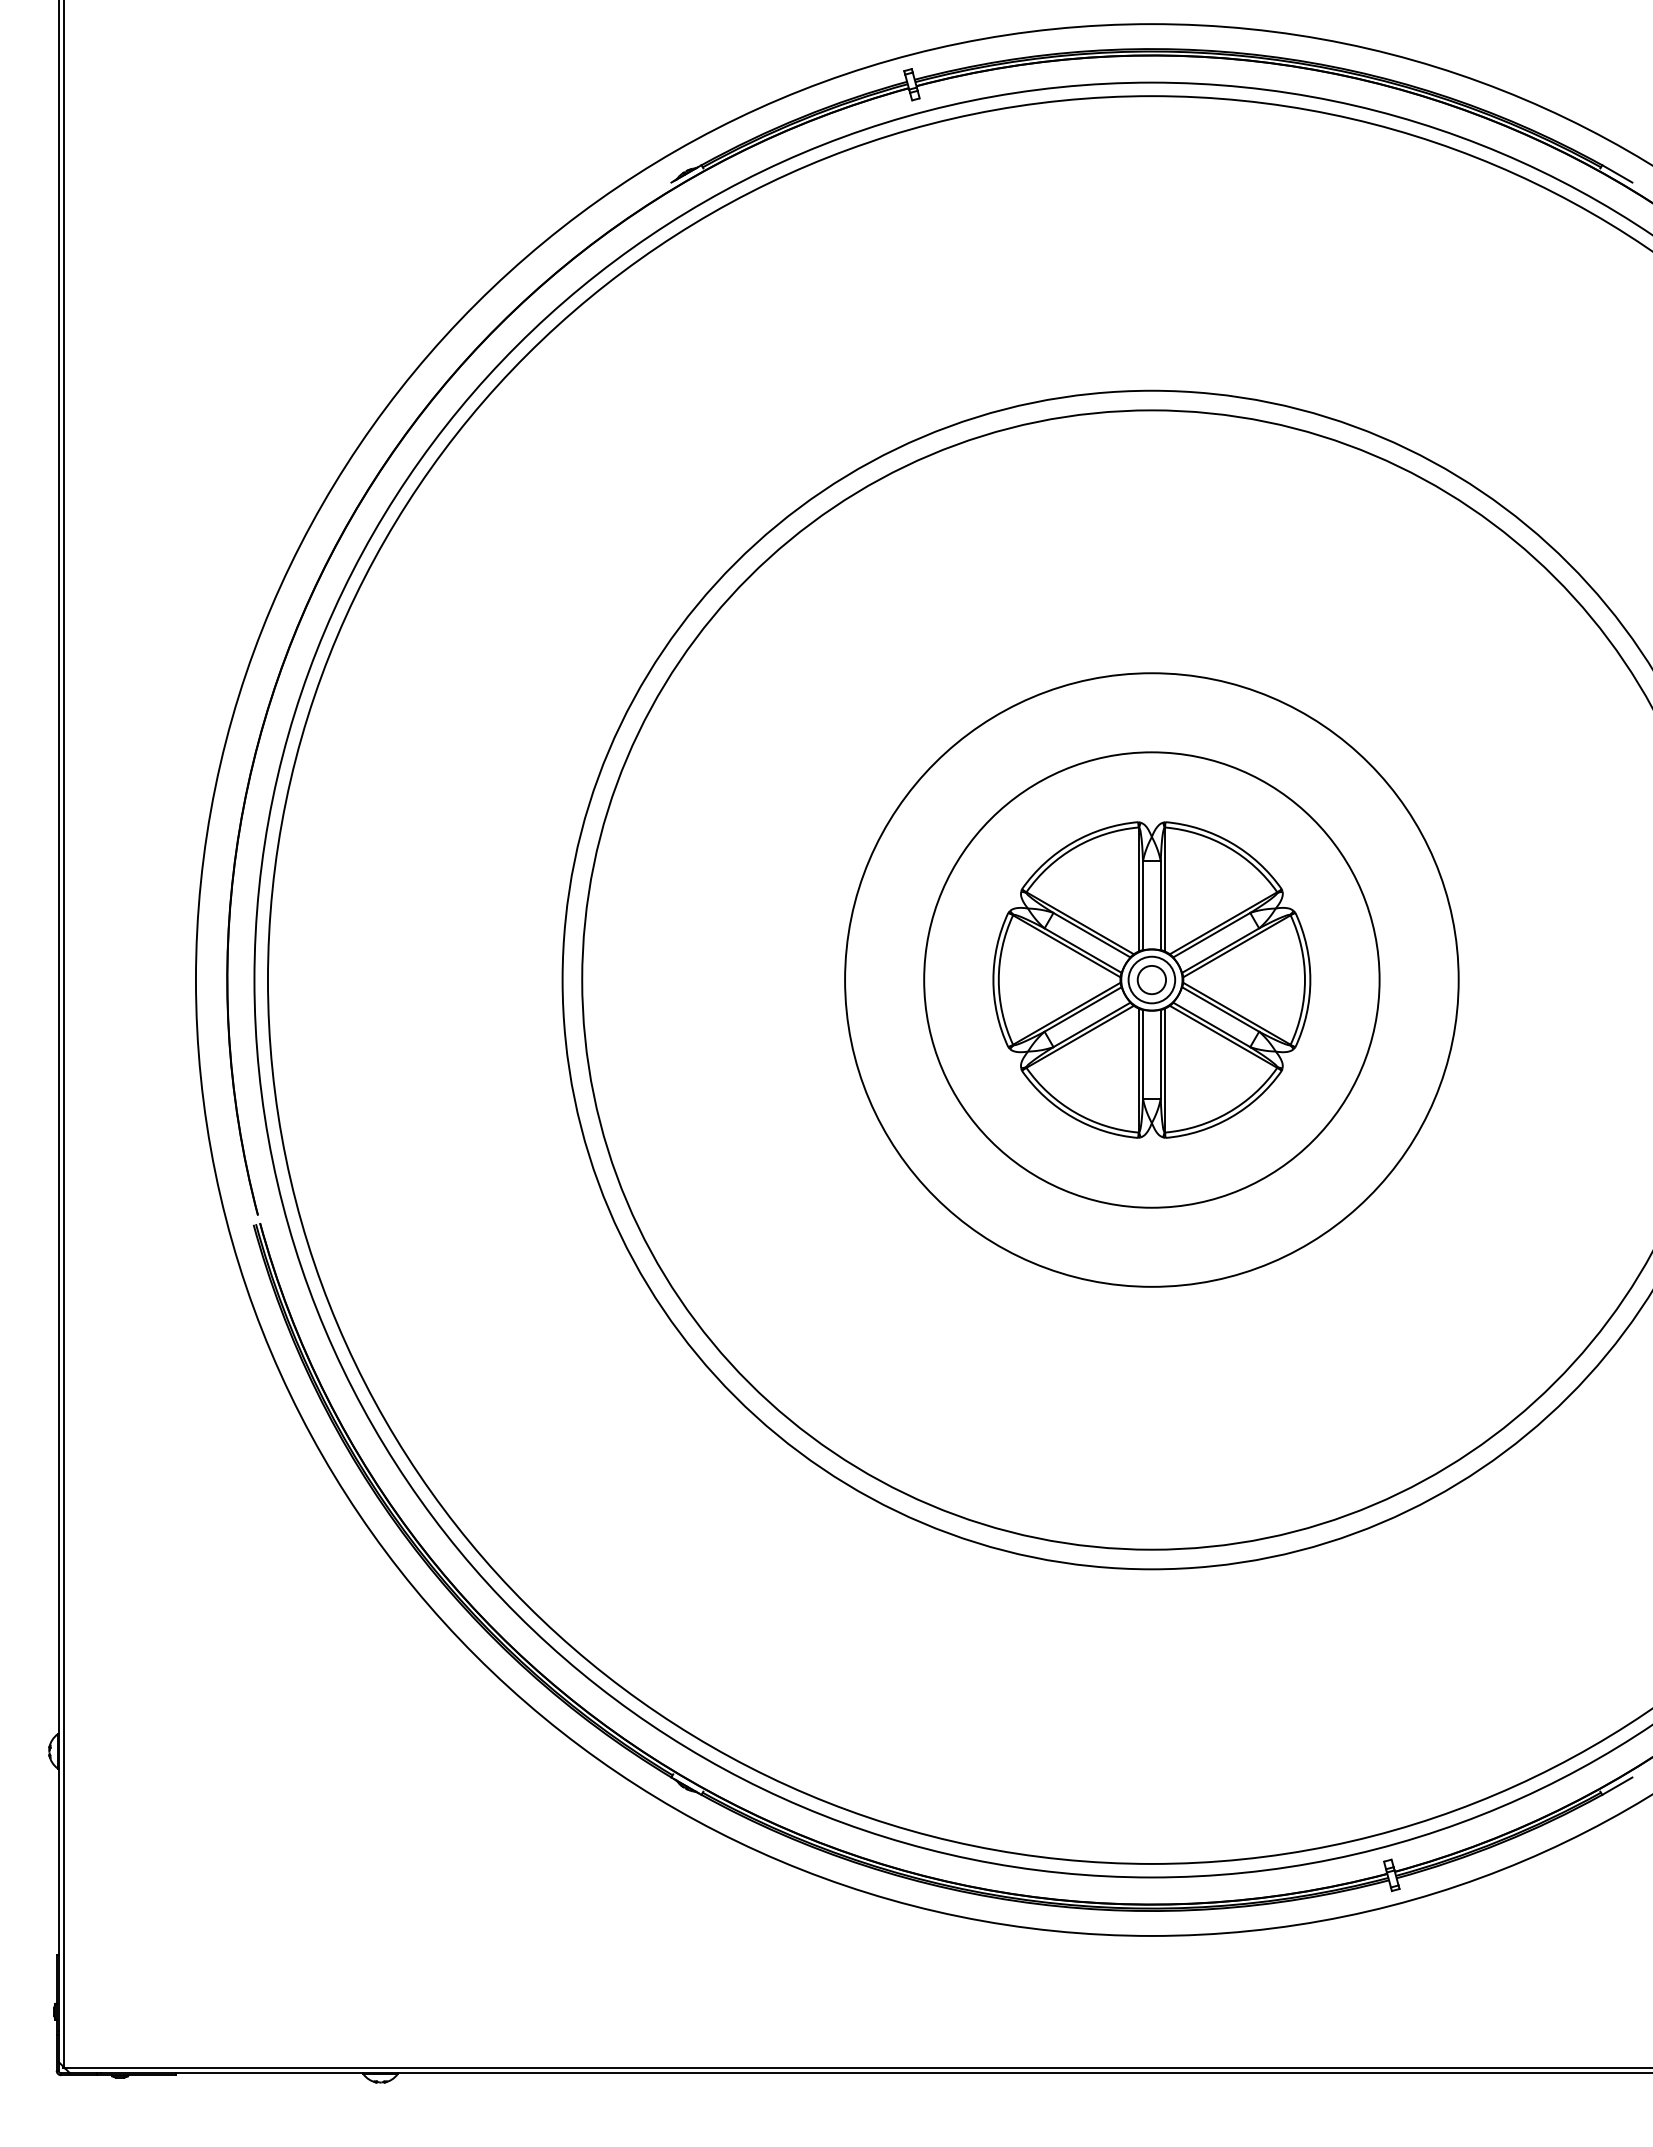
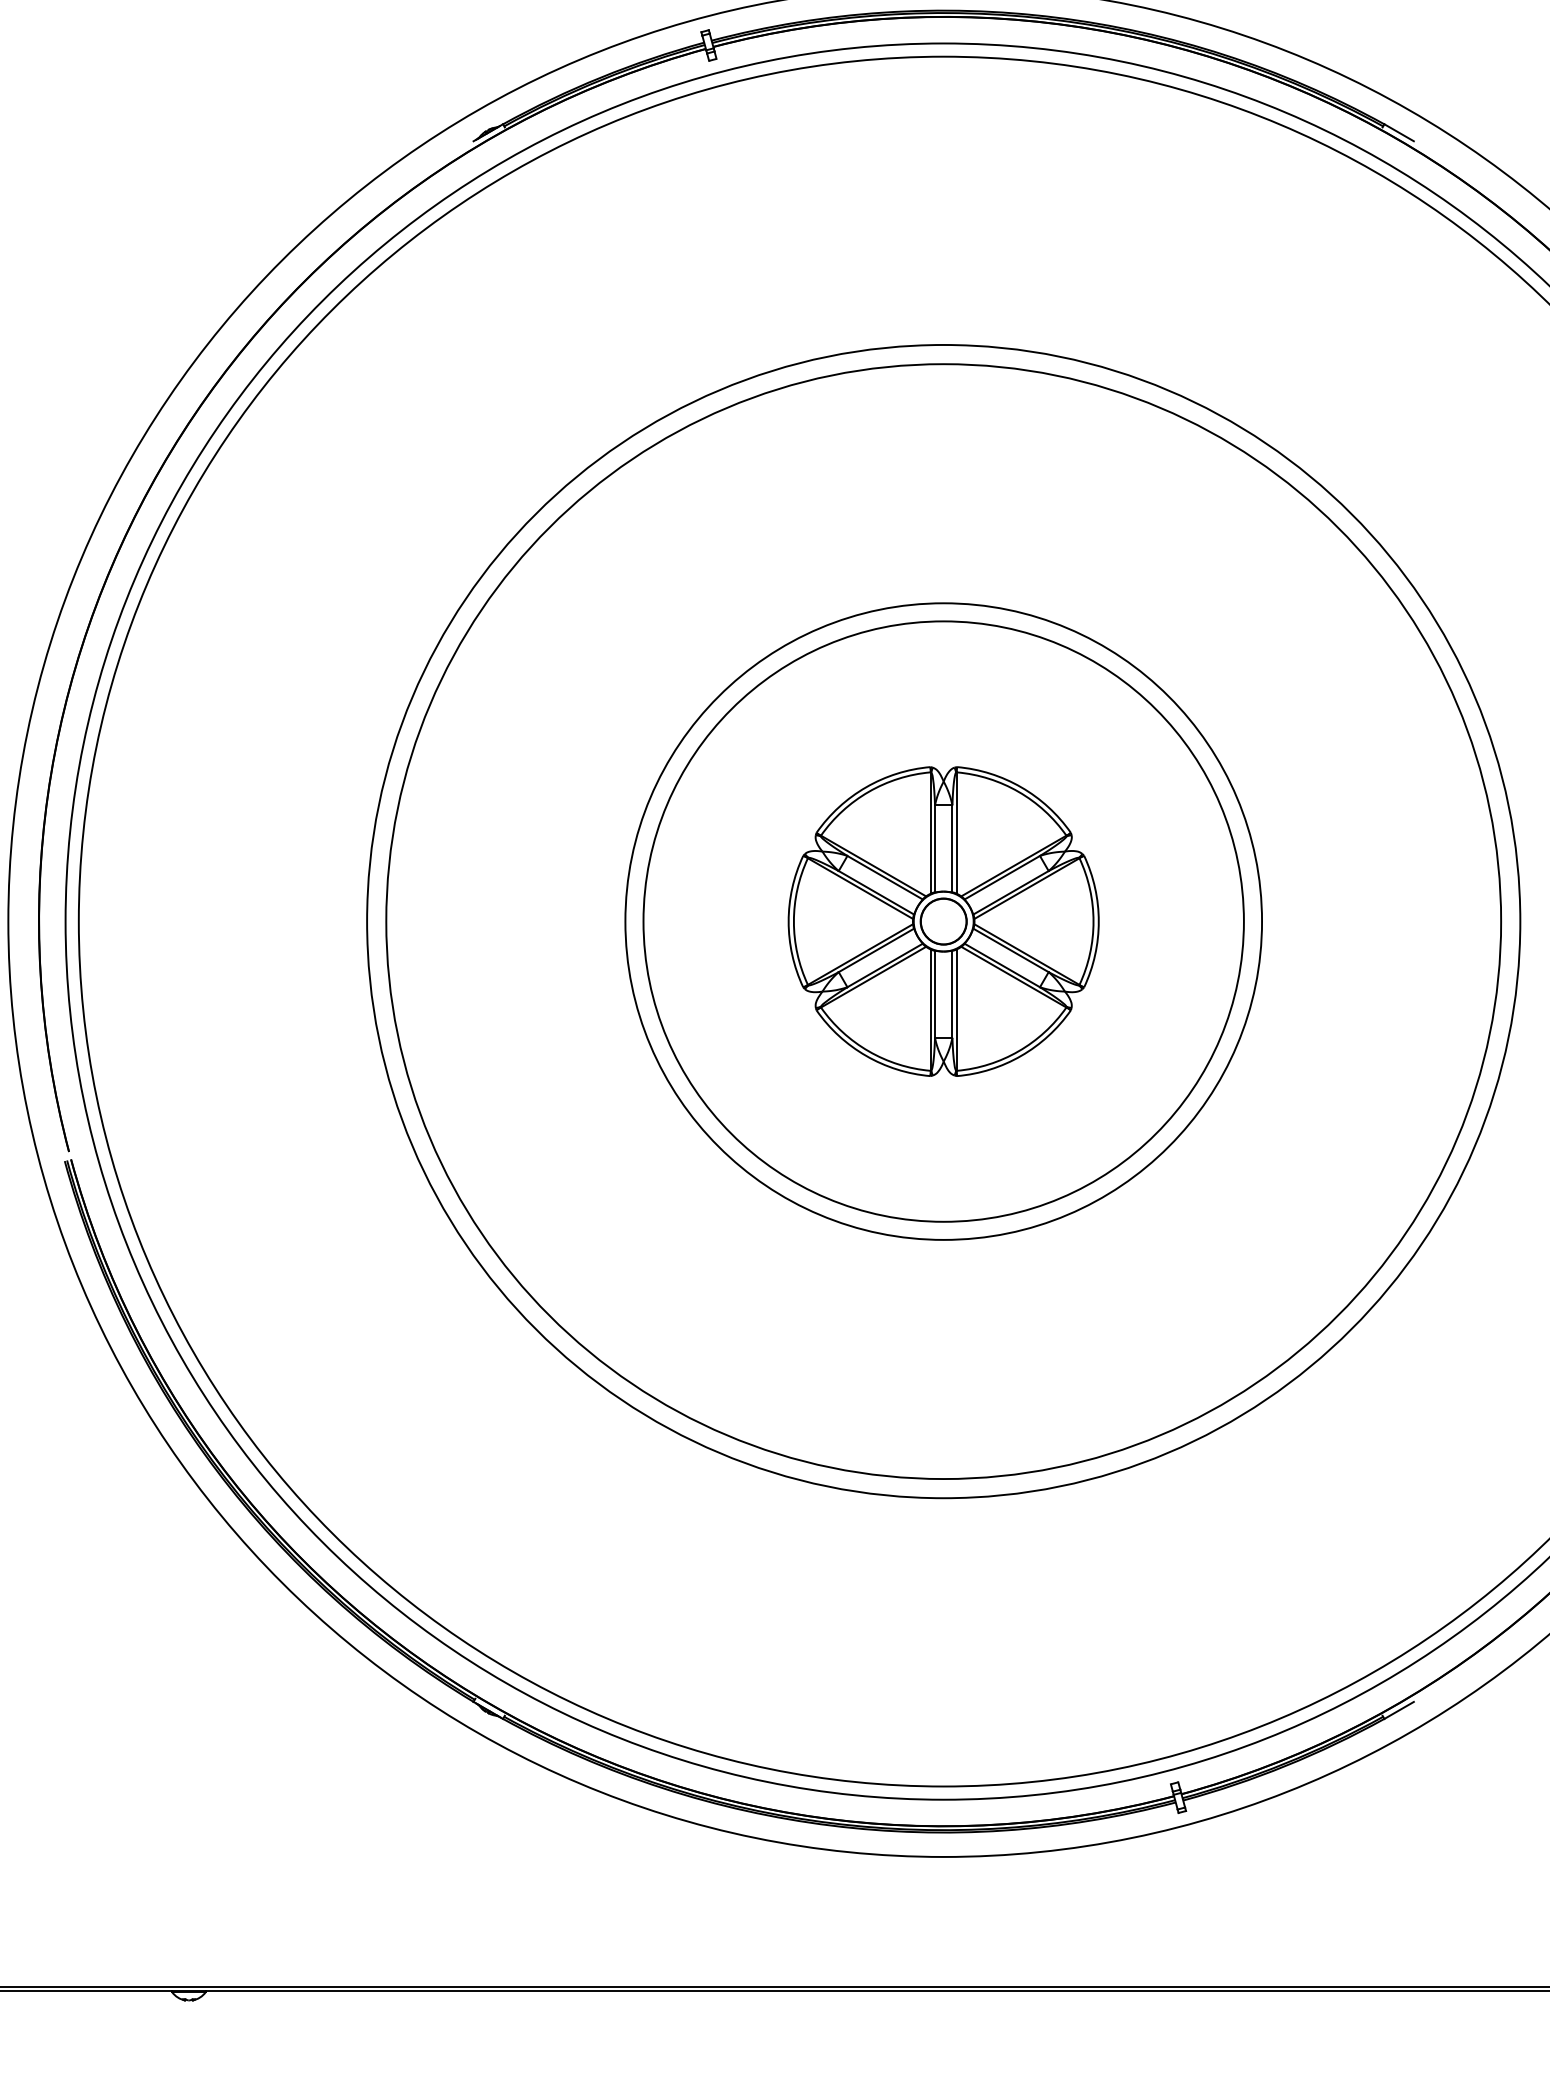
circle: (1151, 979) -> (943, 921), size x1.43
circle: (1151, 979) -> (943, 921), size x1.67

